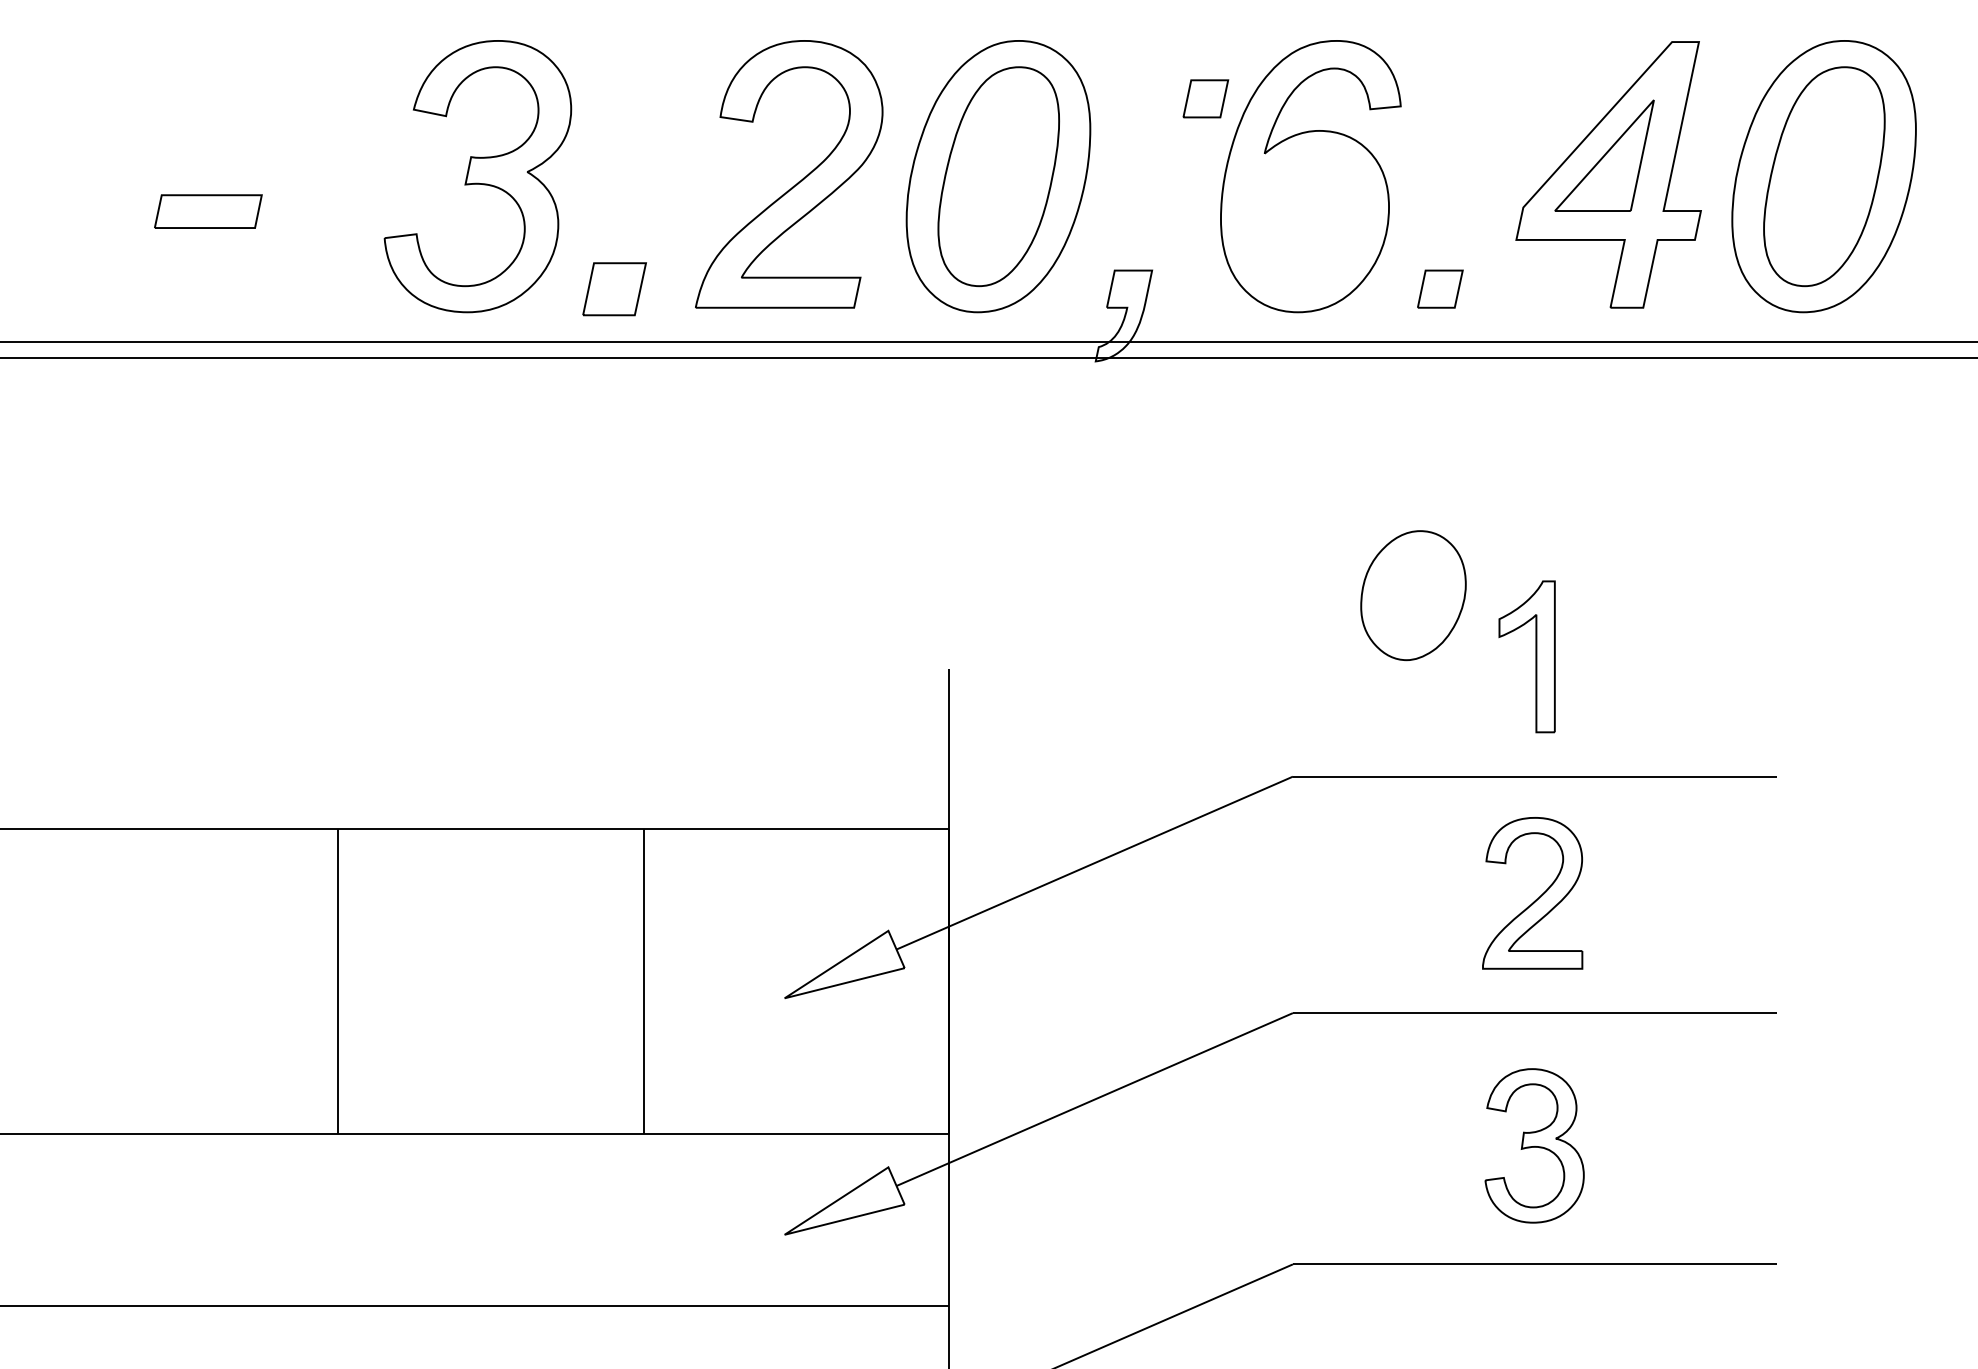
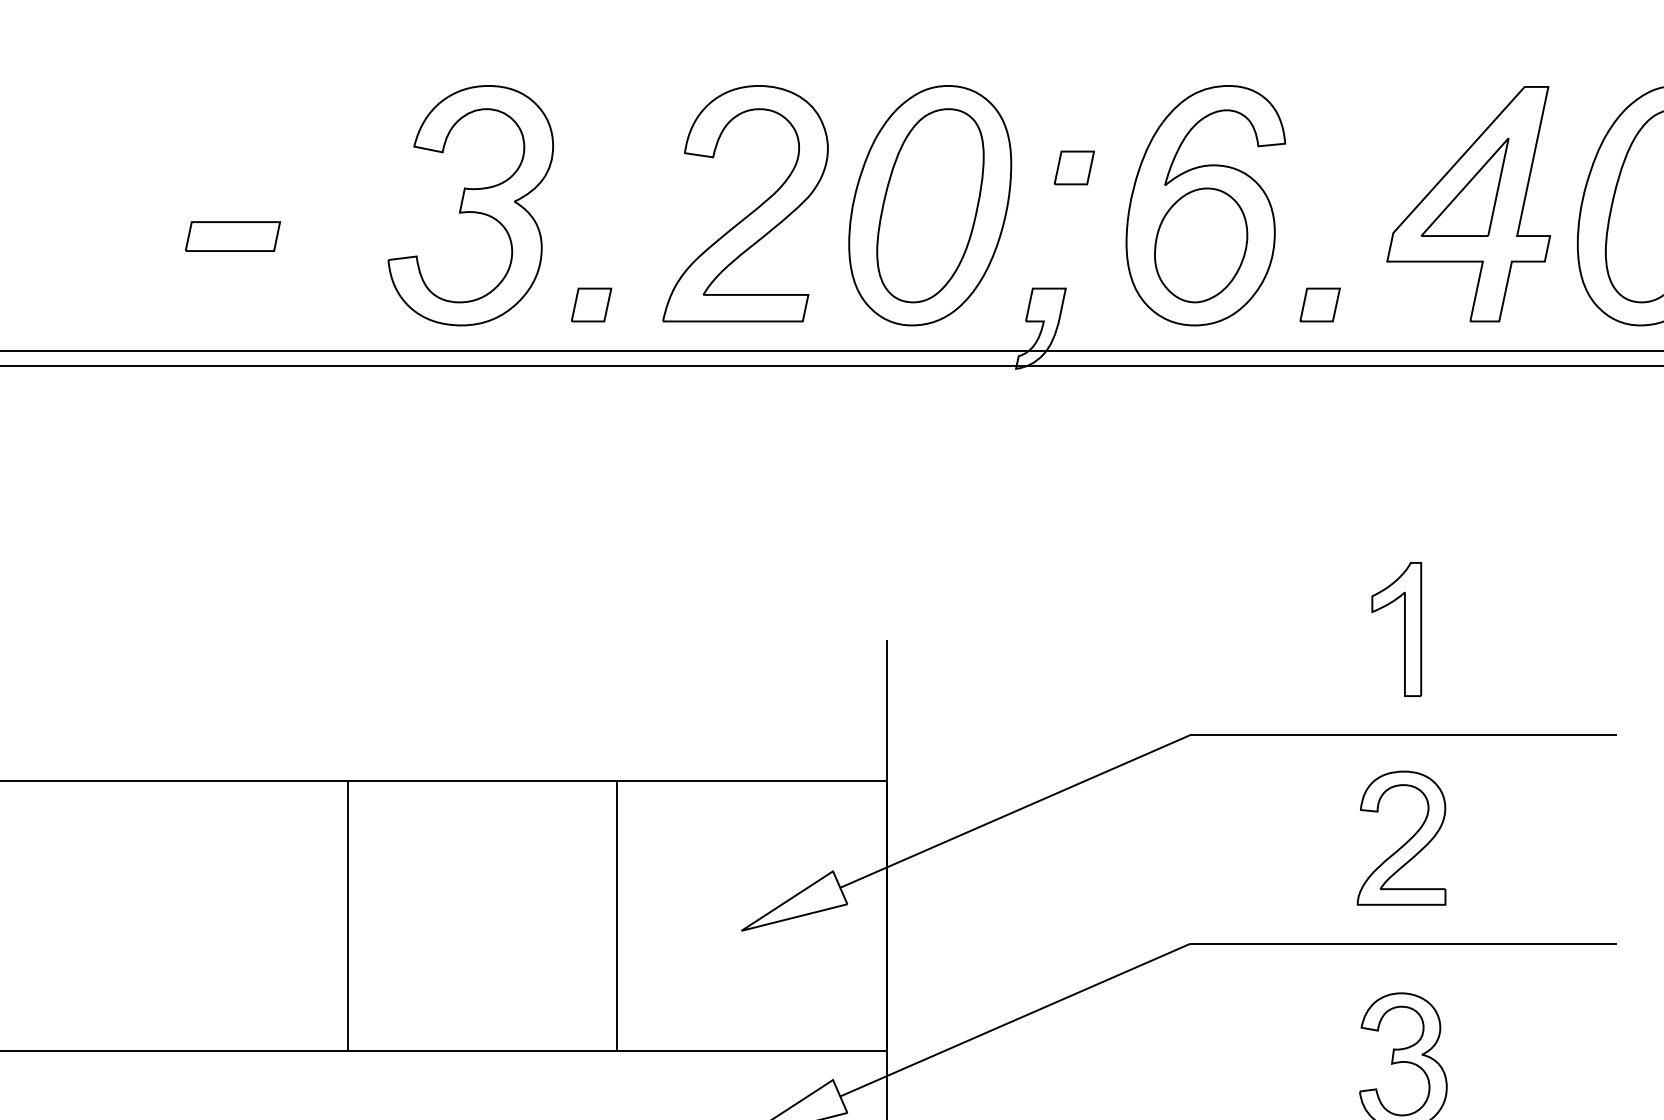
part: (1205, 98) -> (1074, 167), moved
part: (614, 288) -> (591, 304), size x0.71
part: (1413, 595) -> (1201, 245), moved

